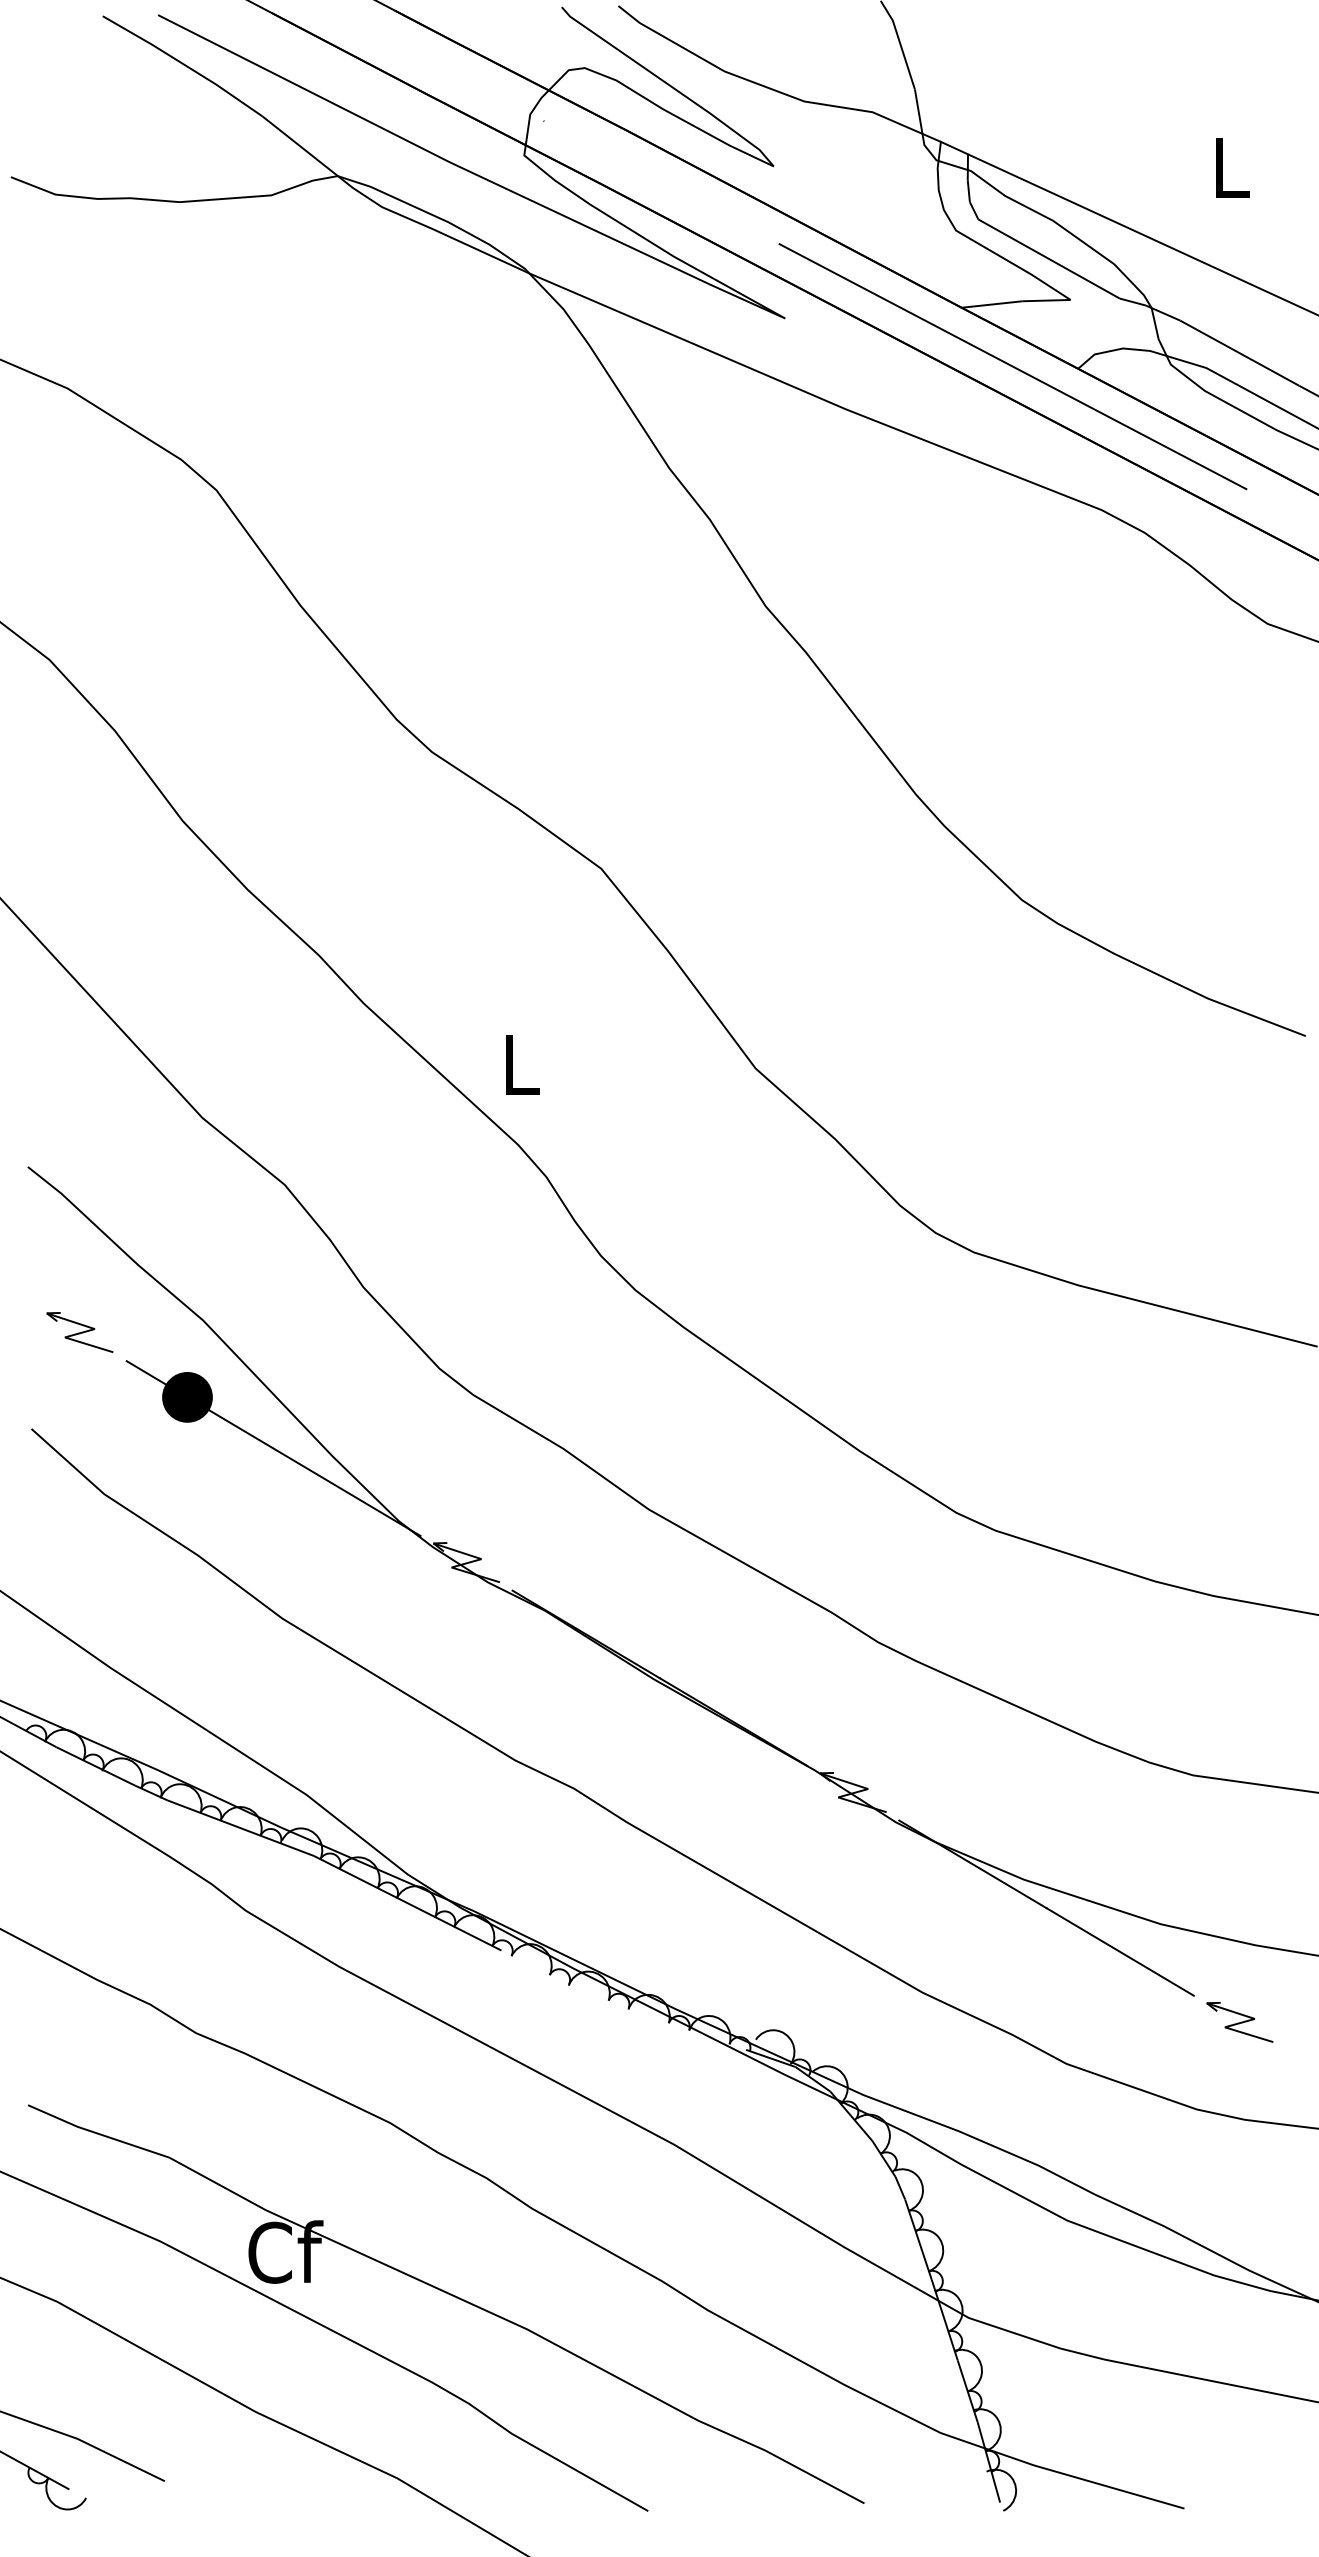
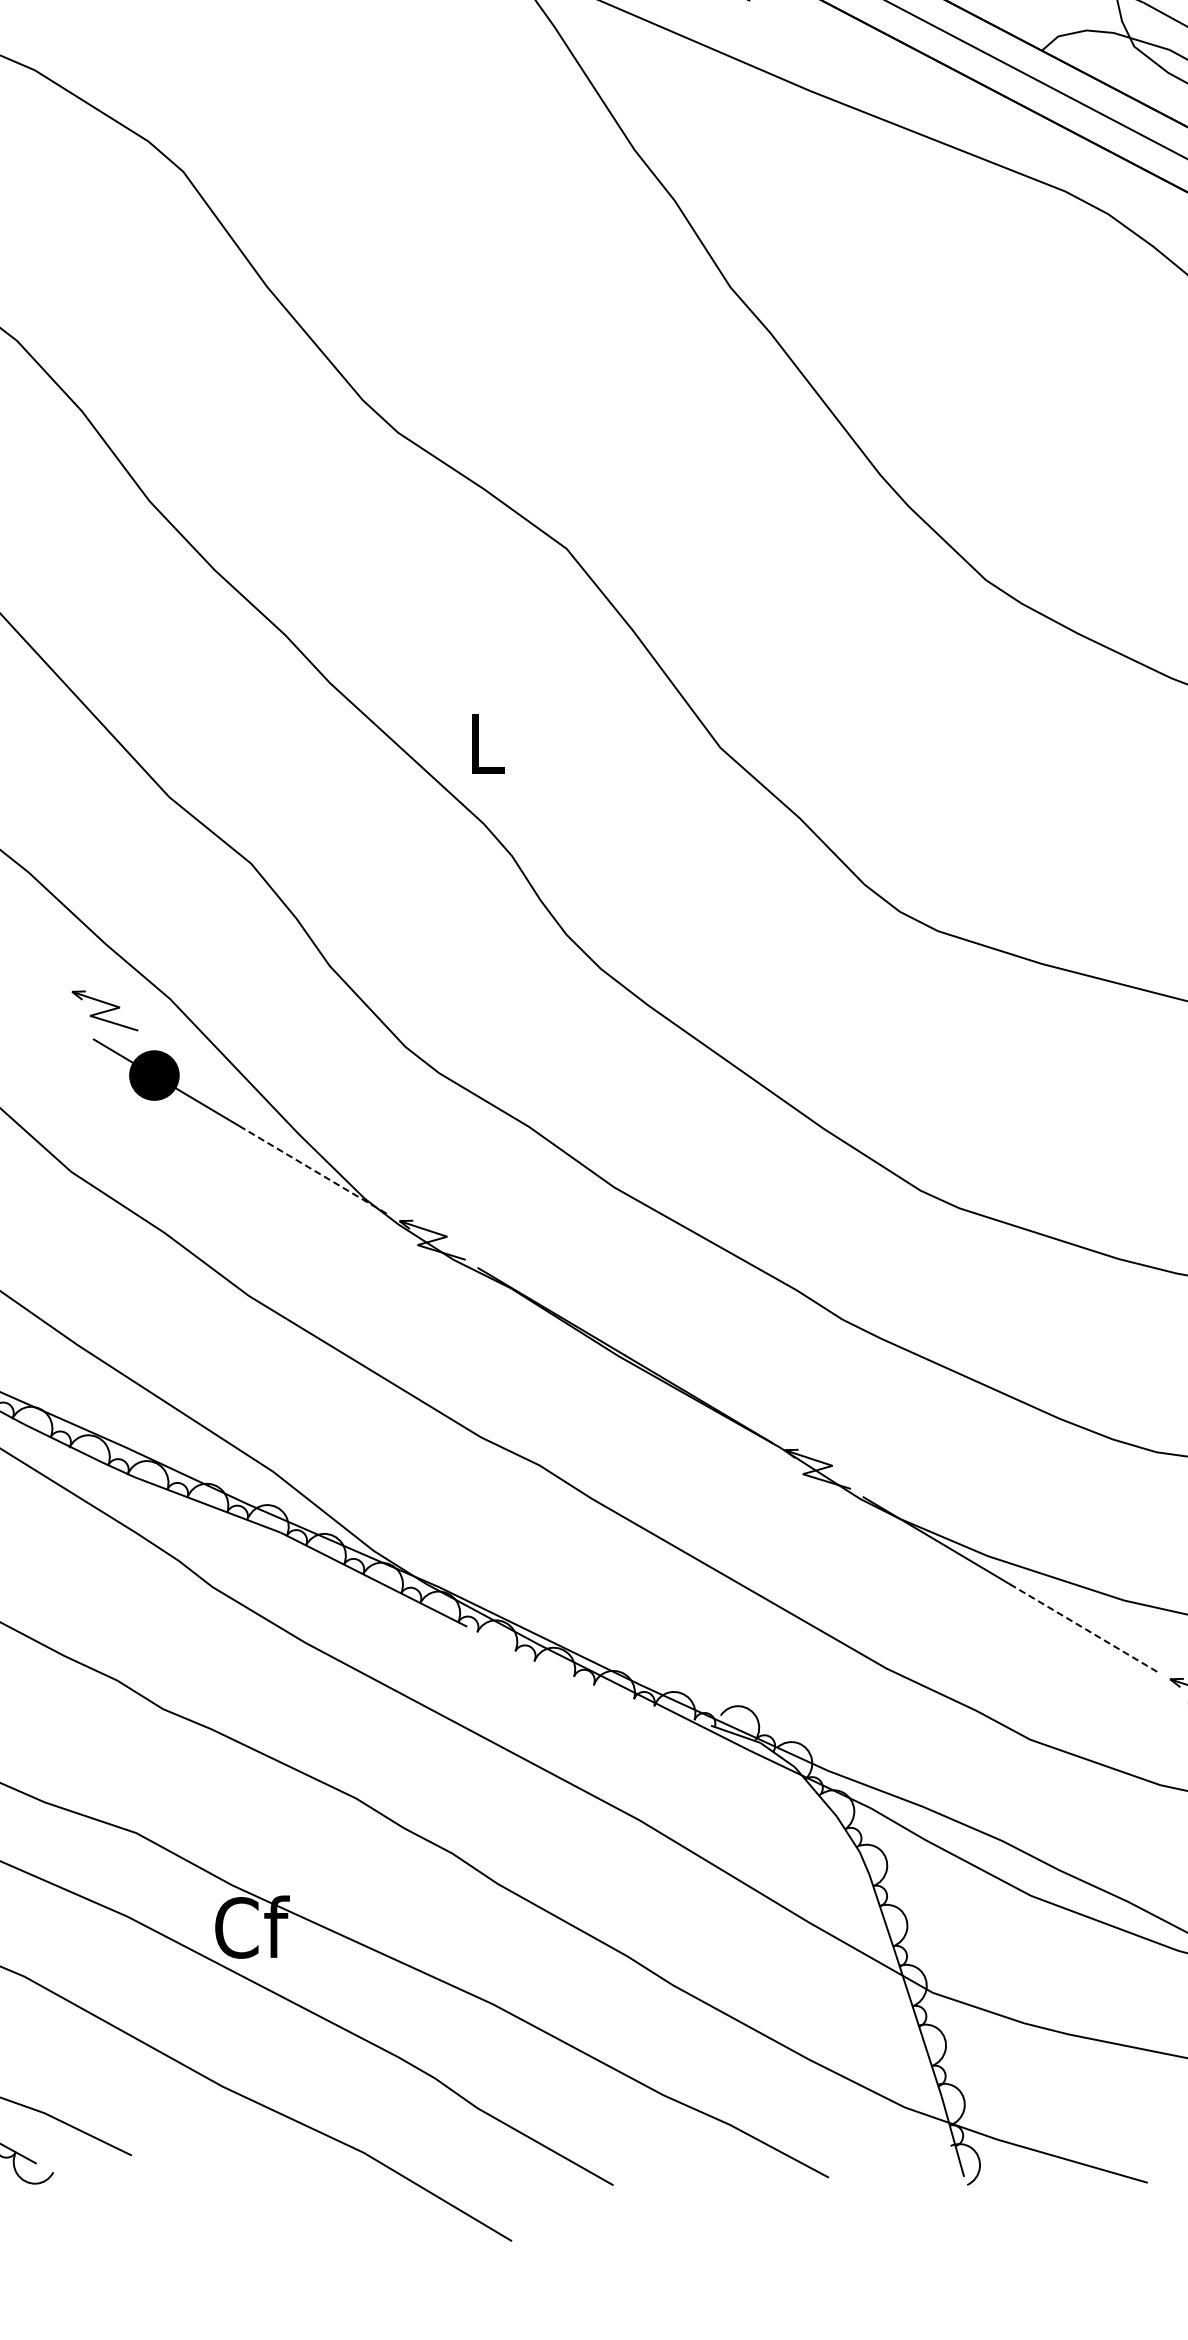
part: (79, 1332) -> (104, 1010), moved
line: (346, 1492) -> (312, 1170), solid -> dashed
line: (1120, 1951) -> (1084, 1627), solid -> dashed

